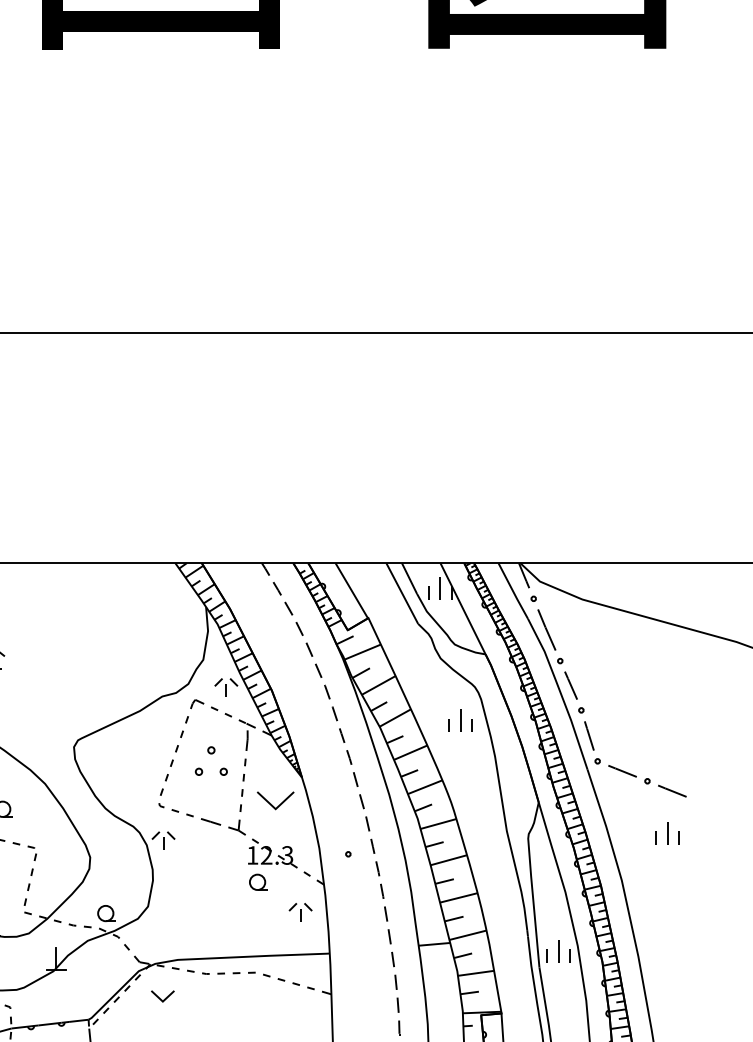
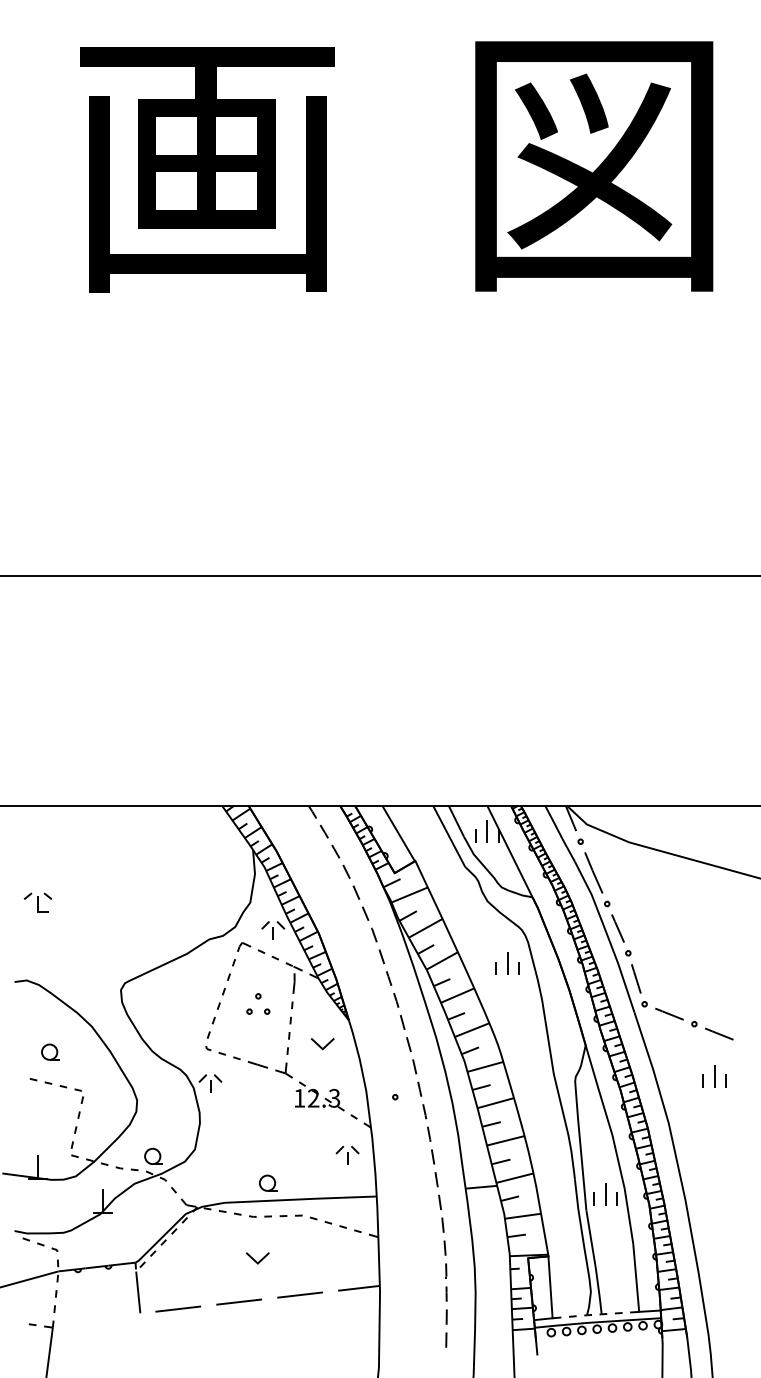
part: (211, 760) -> (258, 1003), size x0.71
part: (275, 801) -> (322, 1044), size x0.62
part: (258, 881) -> (268, 1182), moved
part: (162, 996) -> (257, 1258), moved

